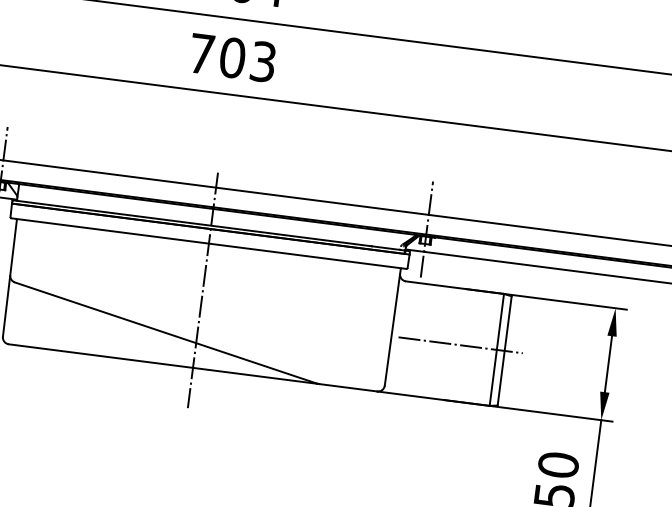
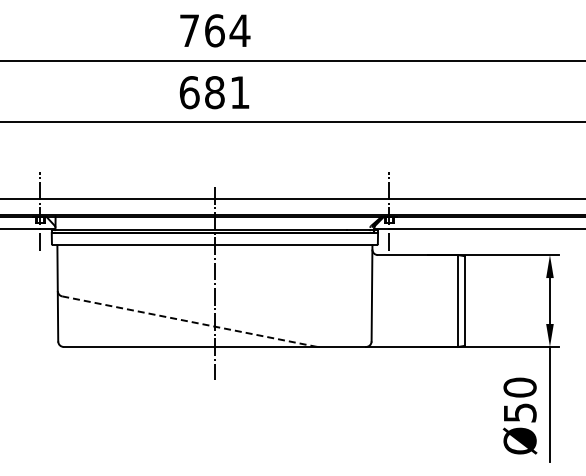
text: (232, 57) -> (214, 92), 703 -> 681
line: (166, 332) -> (189, 321), solid -> dashed
line: (460, 345) -> (428, 301), removed

